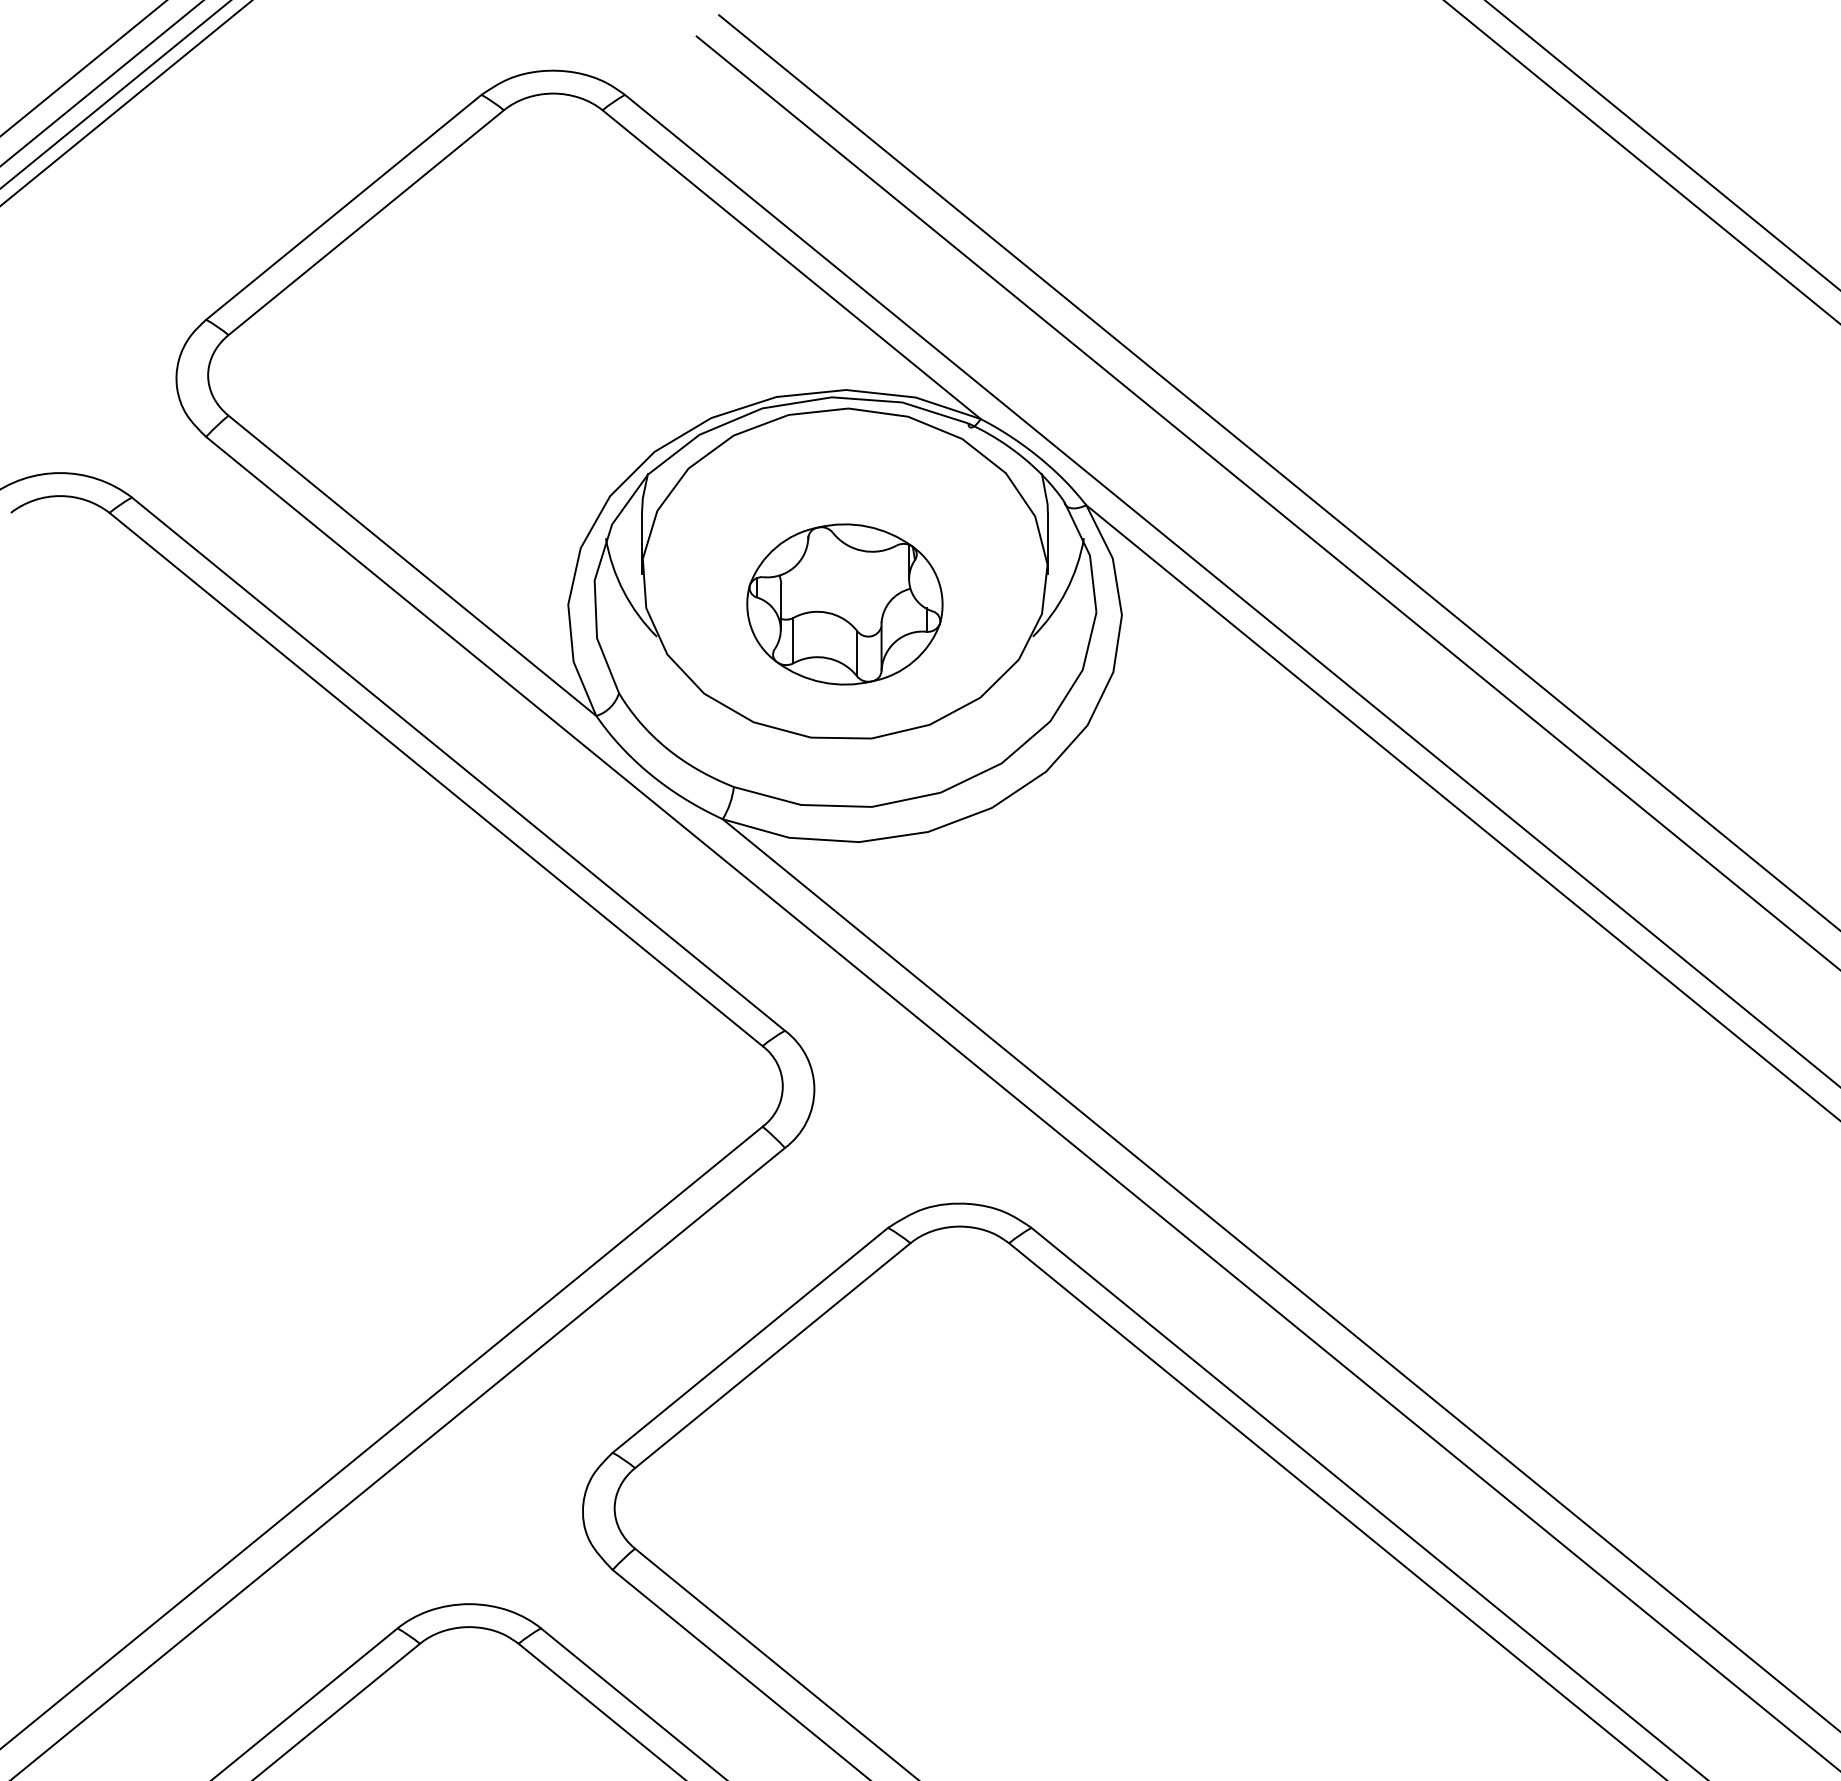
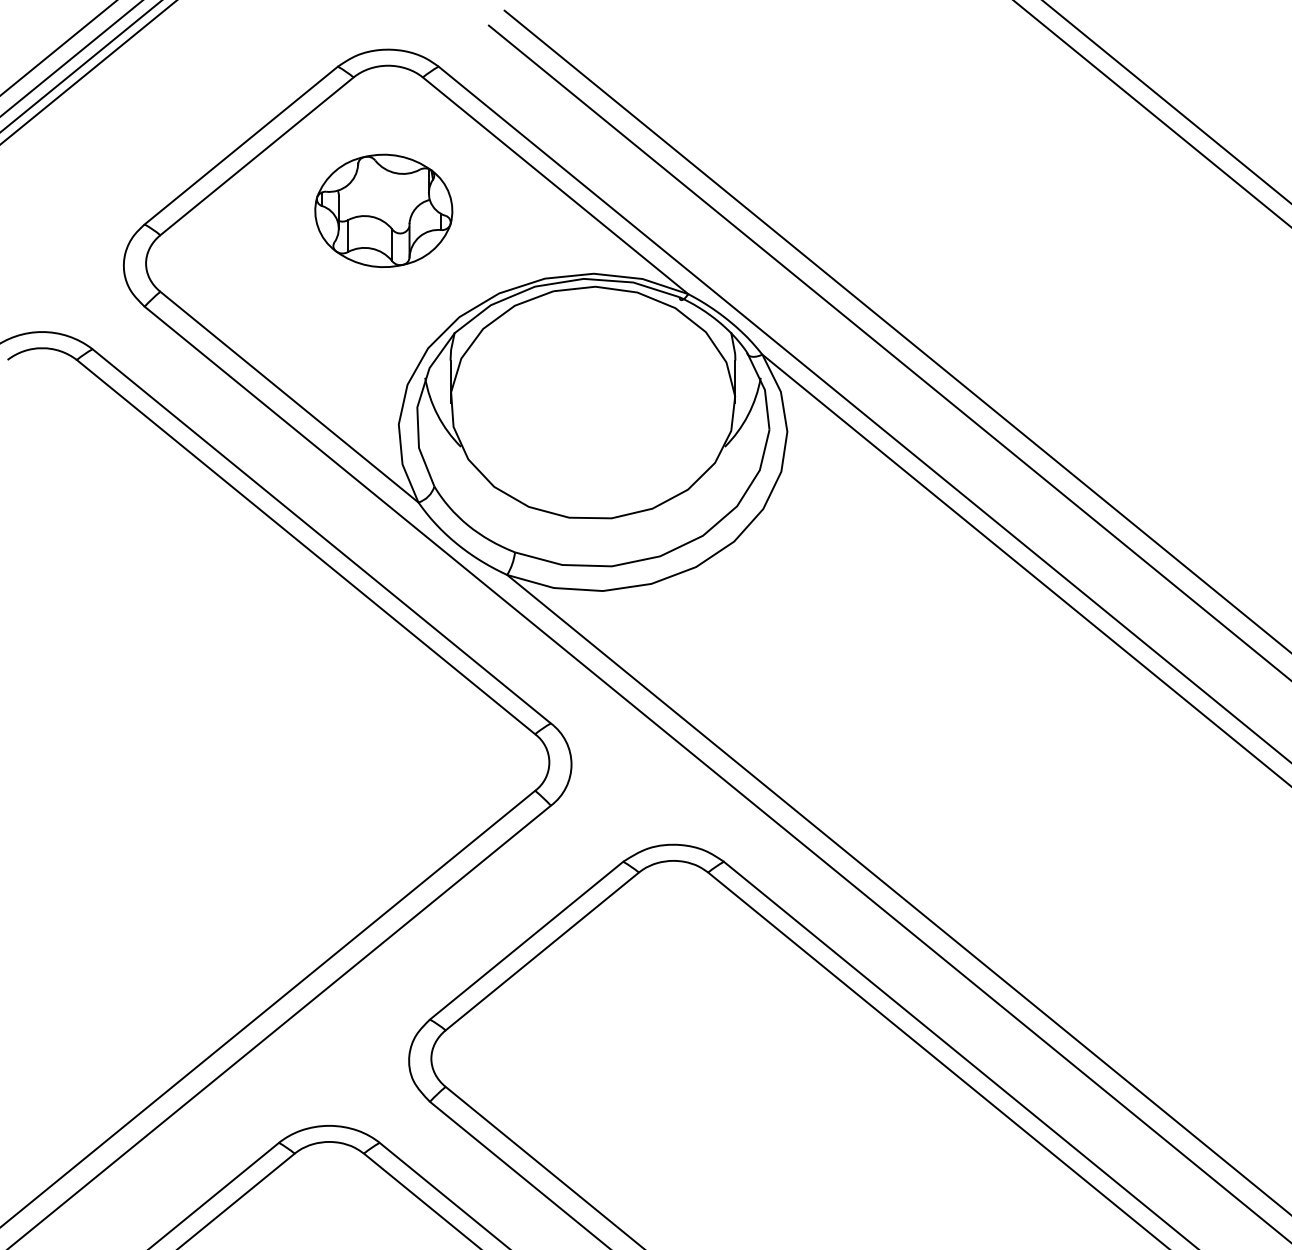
part: (844, 604) -> (383, 210), moved

